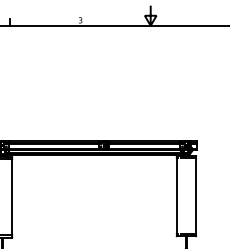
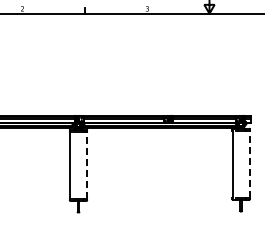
line: (195, 195) -> (249, 163), solid -> dashed
line: (11, 196) -> (86, 164), solid -> dashed

